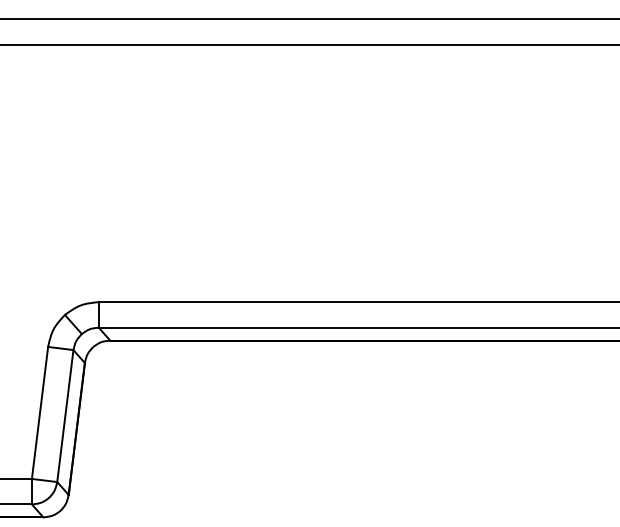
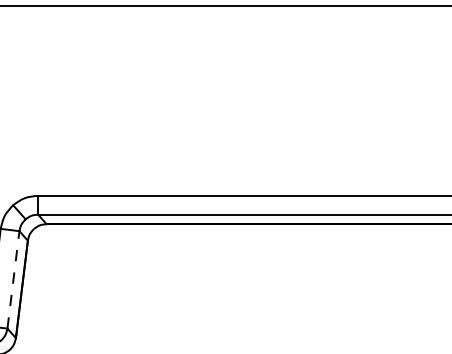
line: (65, 415) -> (13, 279), solid -> dashed

